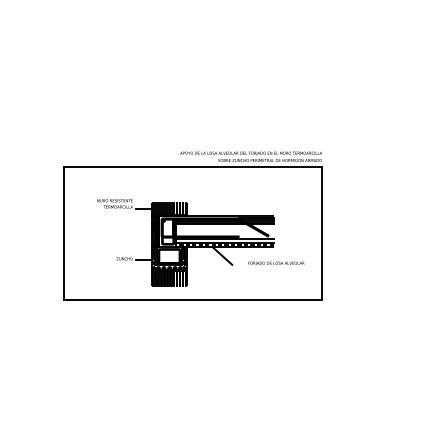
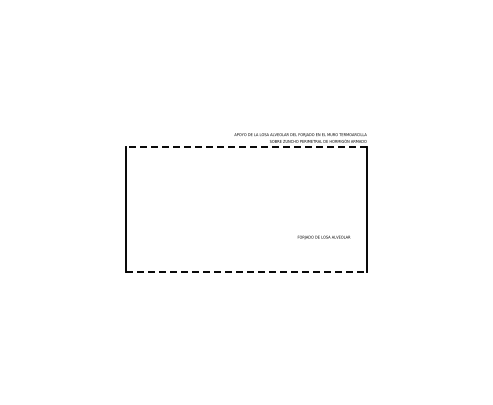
line: (193, 167) -> (246, 147), solid -> dashed
part: (185, 243) -> (239, 218), removed
line: (193, 300) -> (246, 271), solid -> dashed

